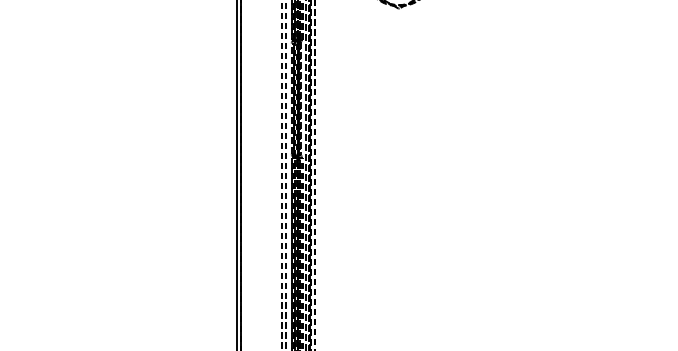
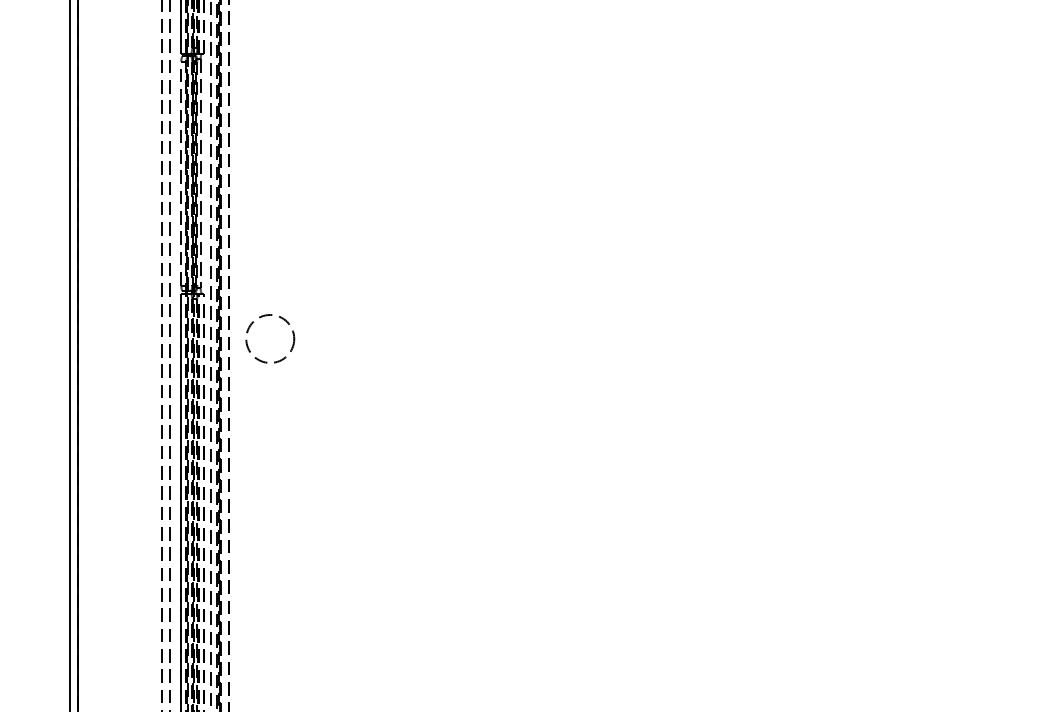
circle: (335, 179) -> (270, 337), added

